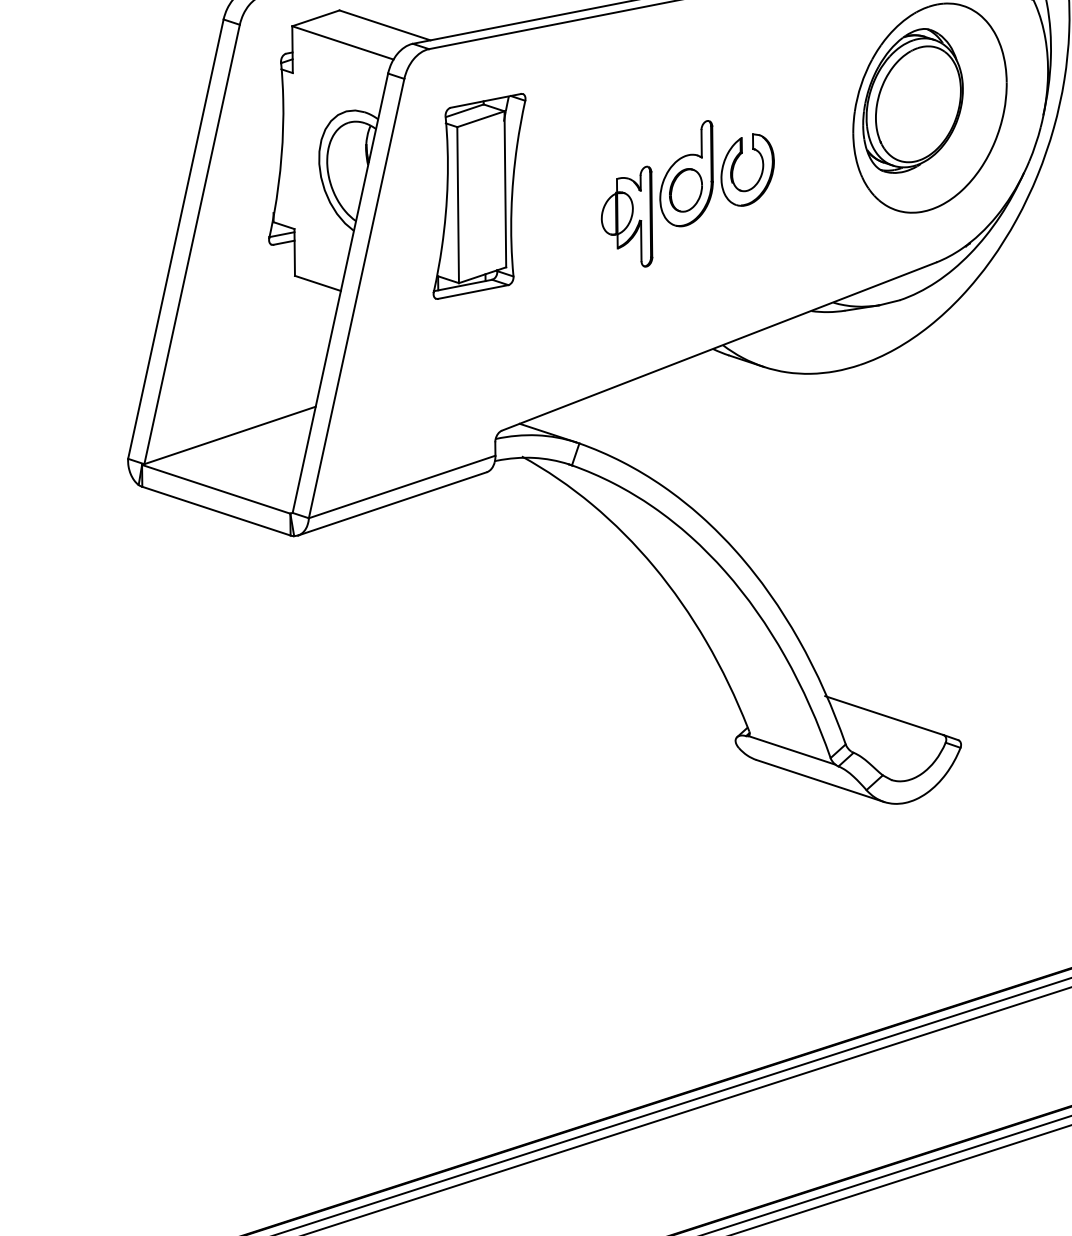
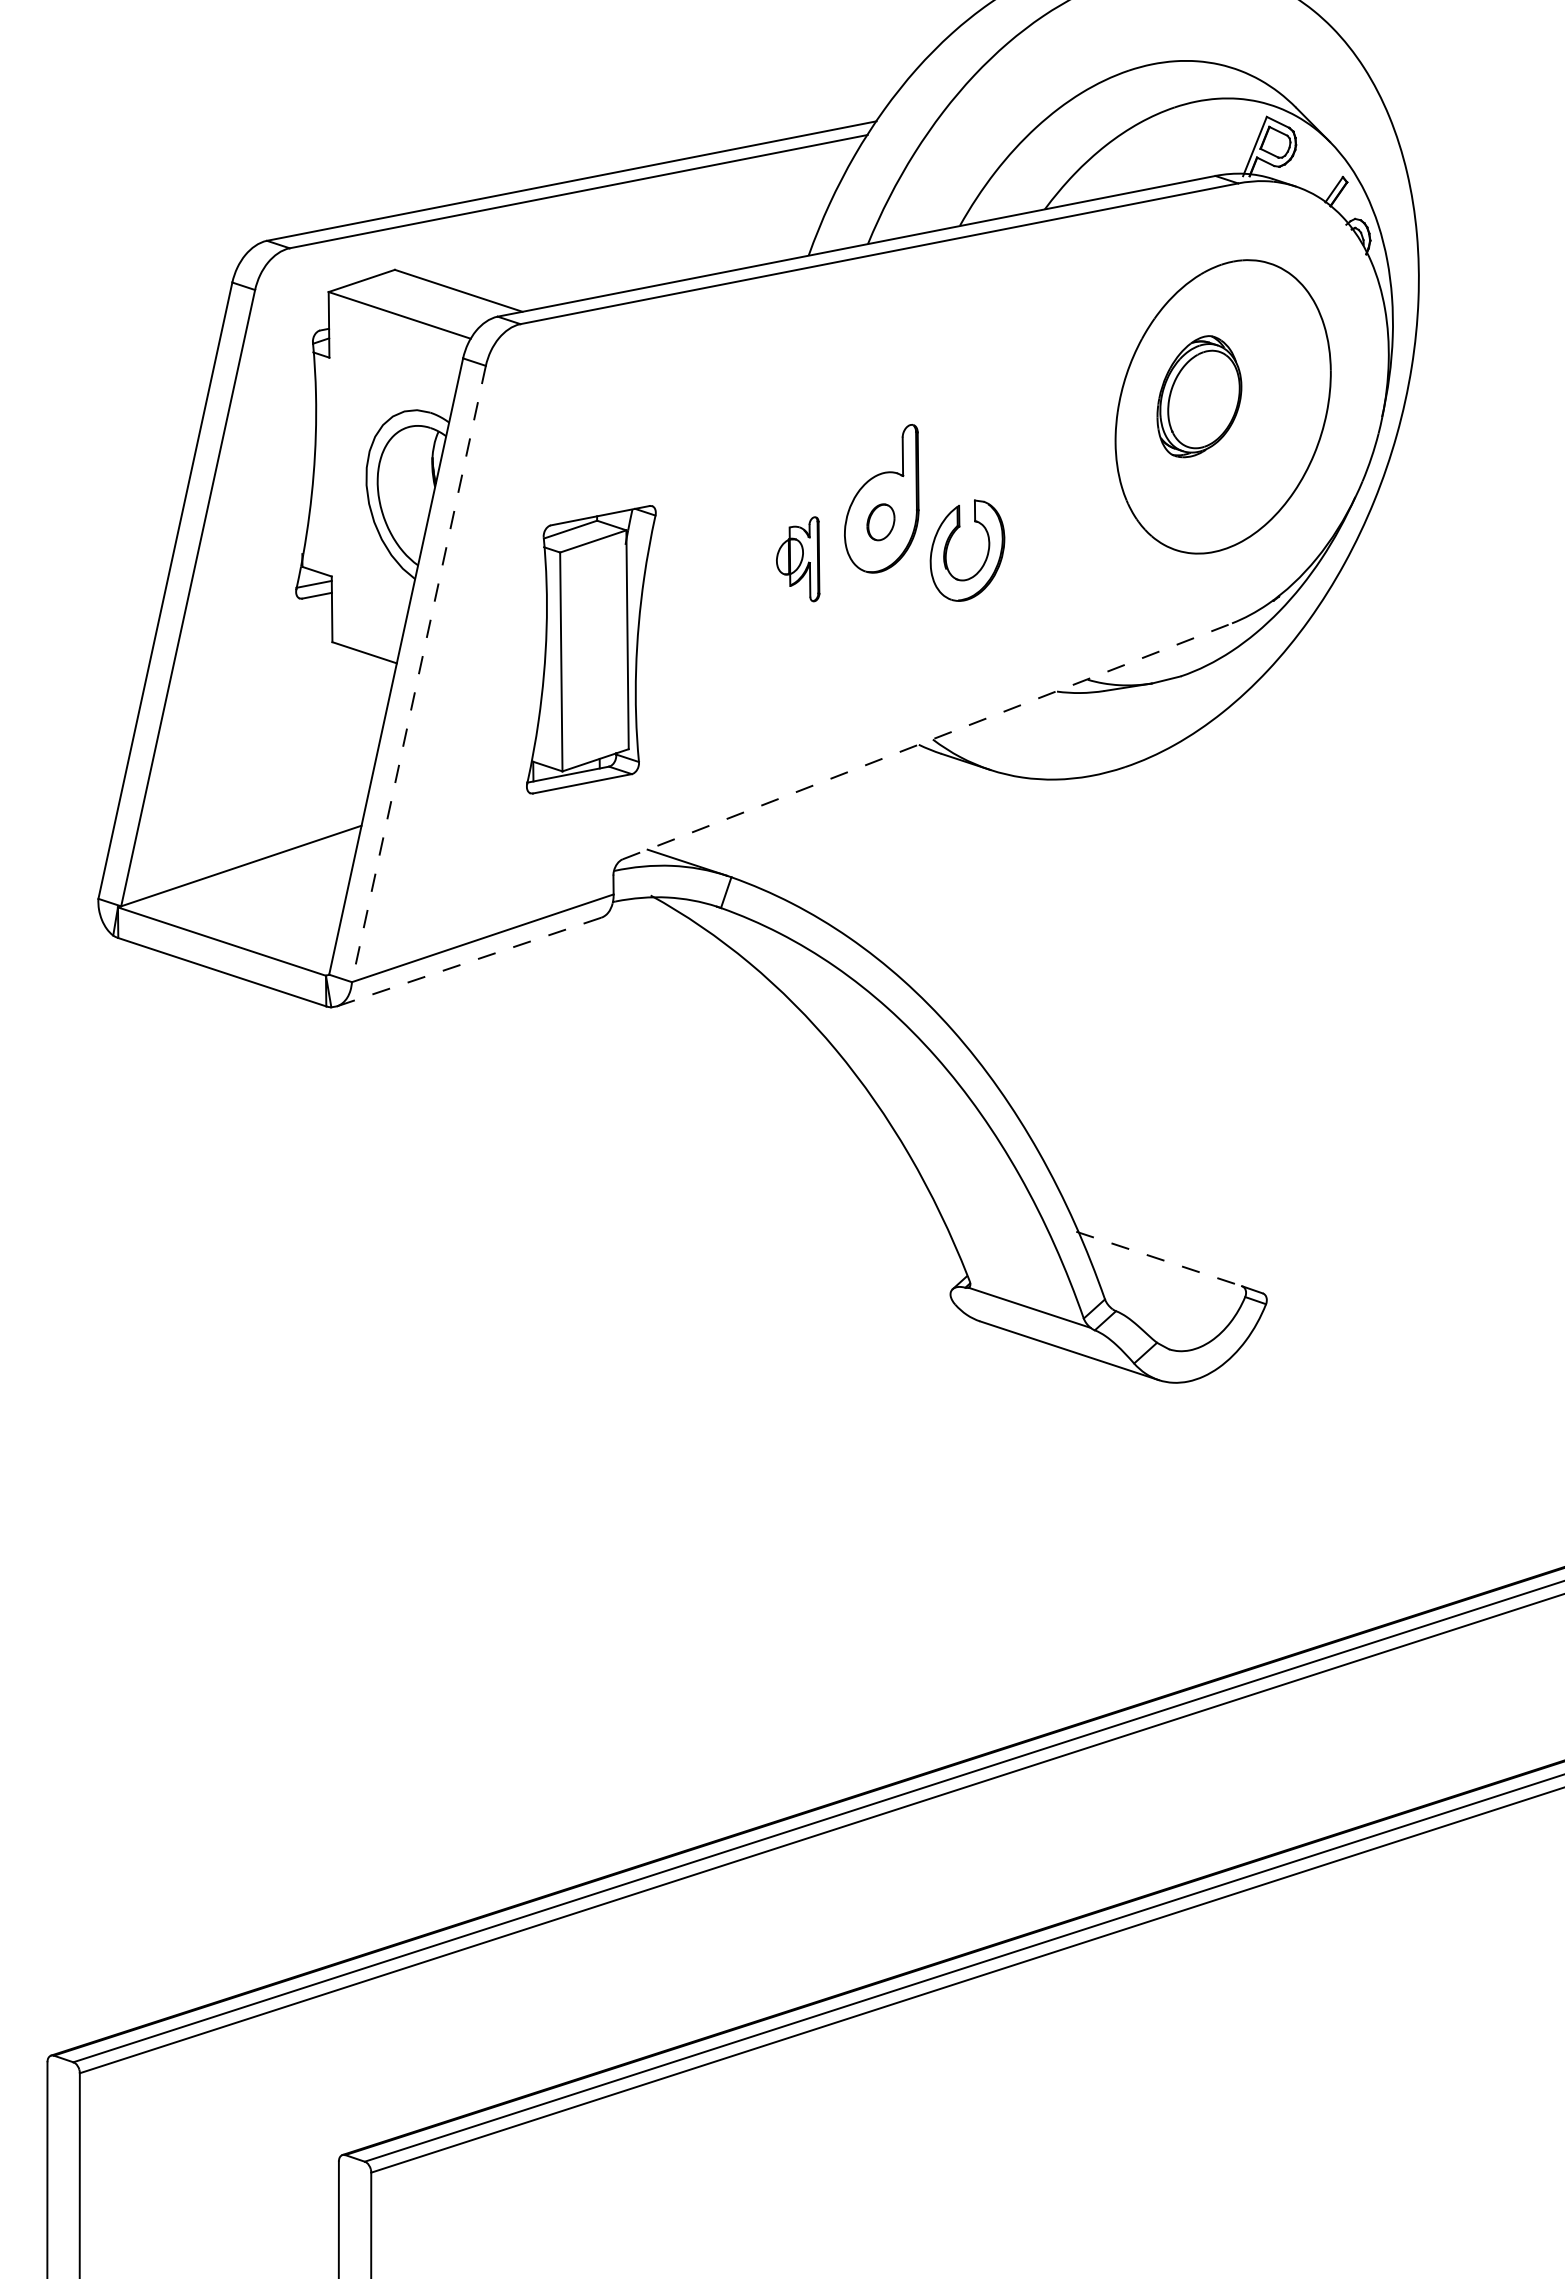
part: (913, 100) -> (1199, 396), size x0.6
part: (734, 164) -> (949, 543), moved
part: (685, 190) -> (880, 522), size x0.6
part: (479, 196) -> (591, 649), moved
part: (626, 216) -> (797, 559), size x0.6
line: (356, 298) -> (418, 674), solid -> dashed
line: (719, 346) -> (927, 741), solid -> dashed
line: (391, 504) -> (468, 962), solid -> dashed
line: (884, 715) -> (1159, 1259), solid -> dashed

